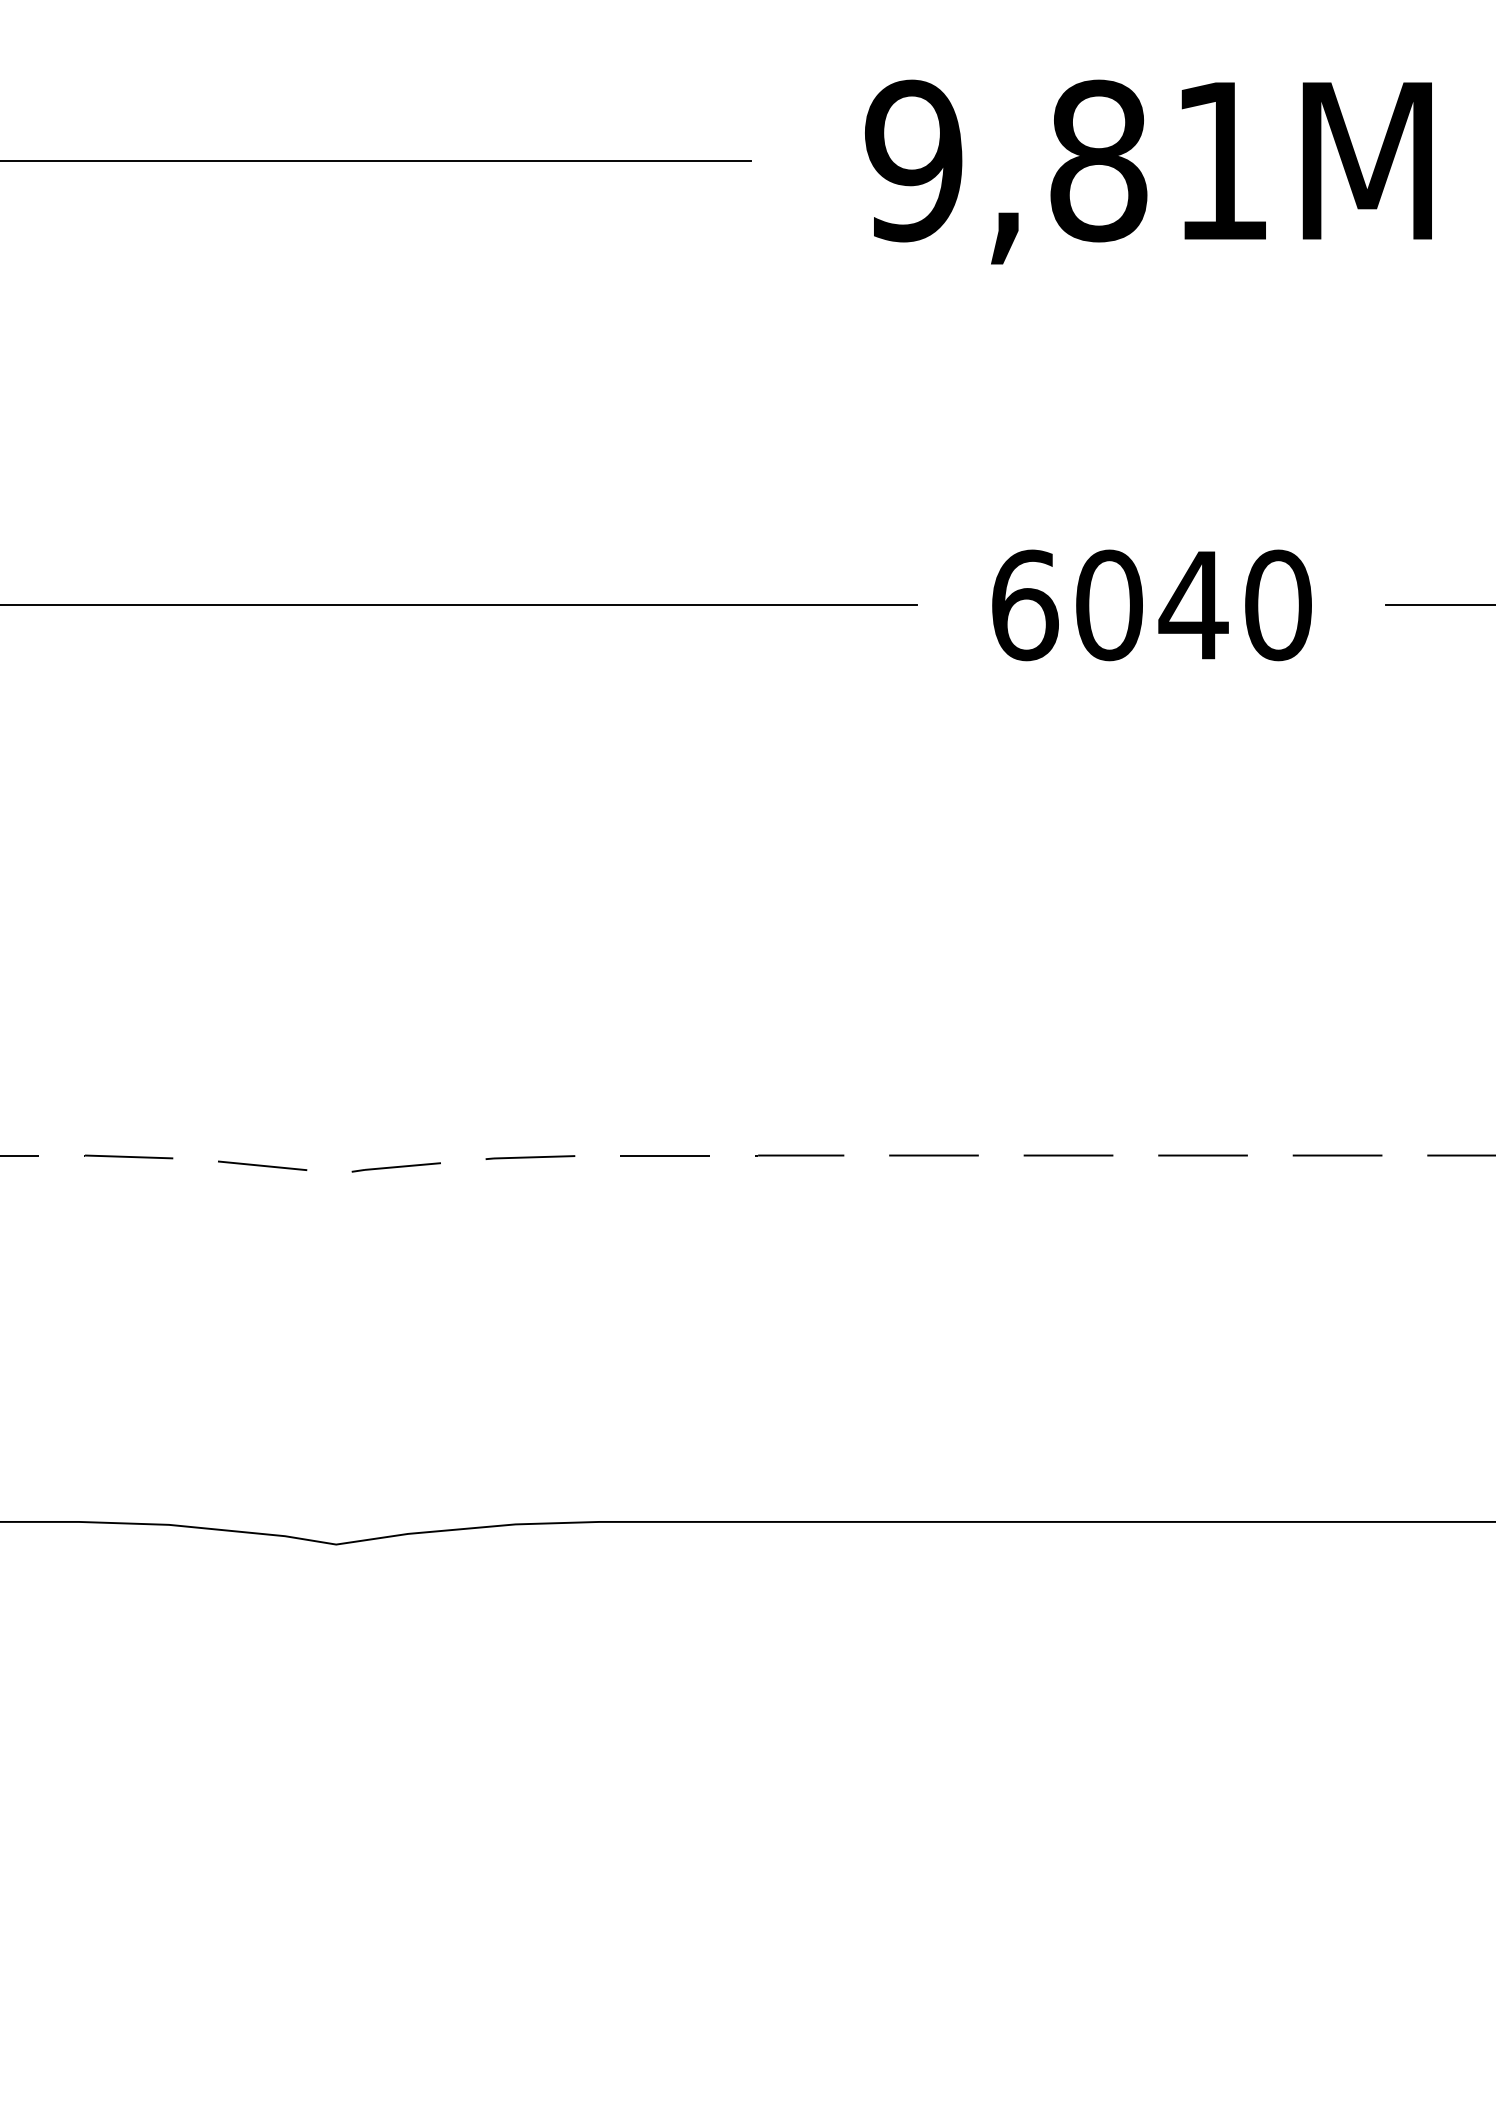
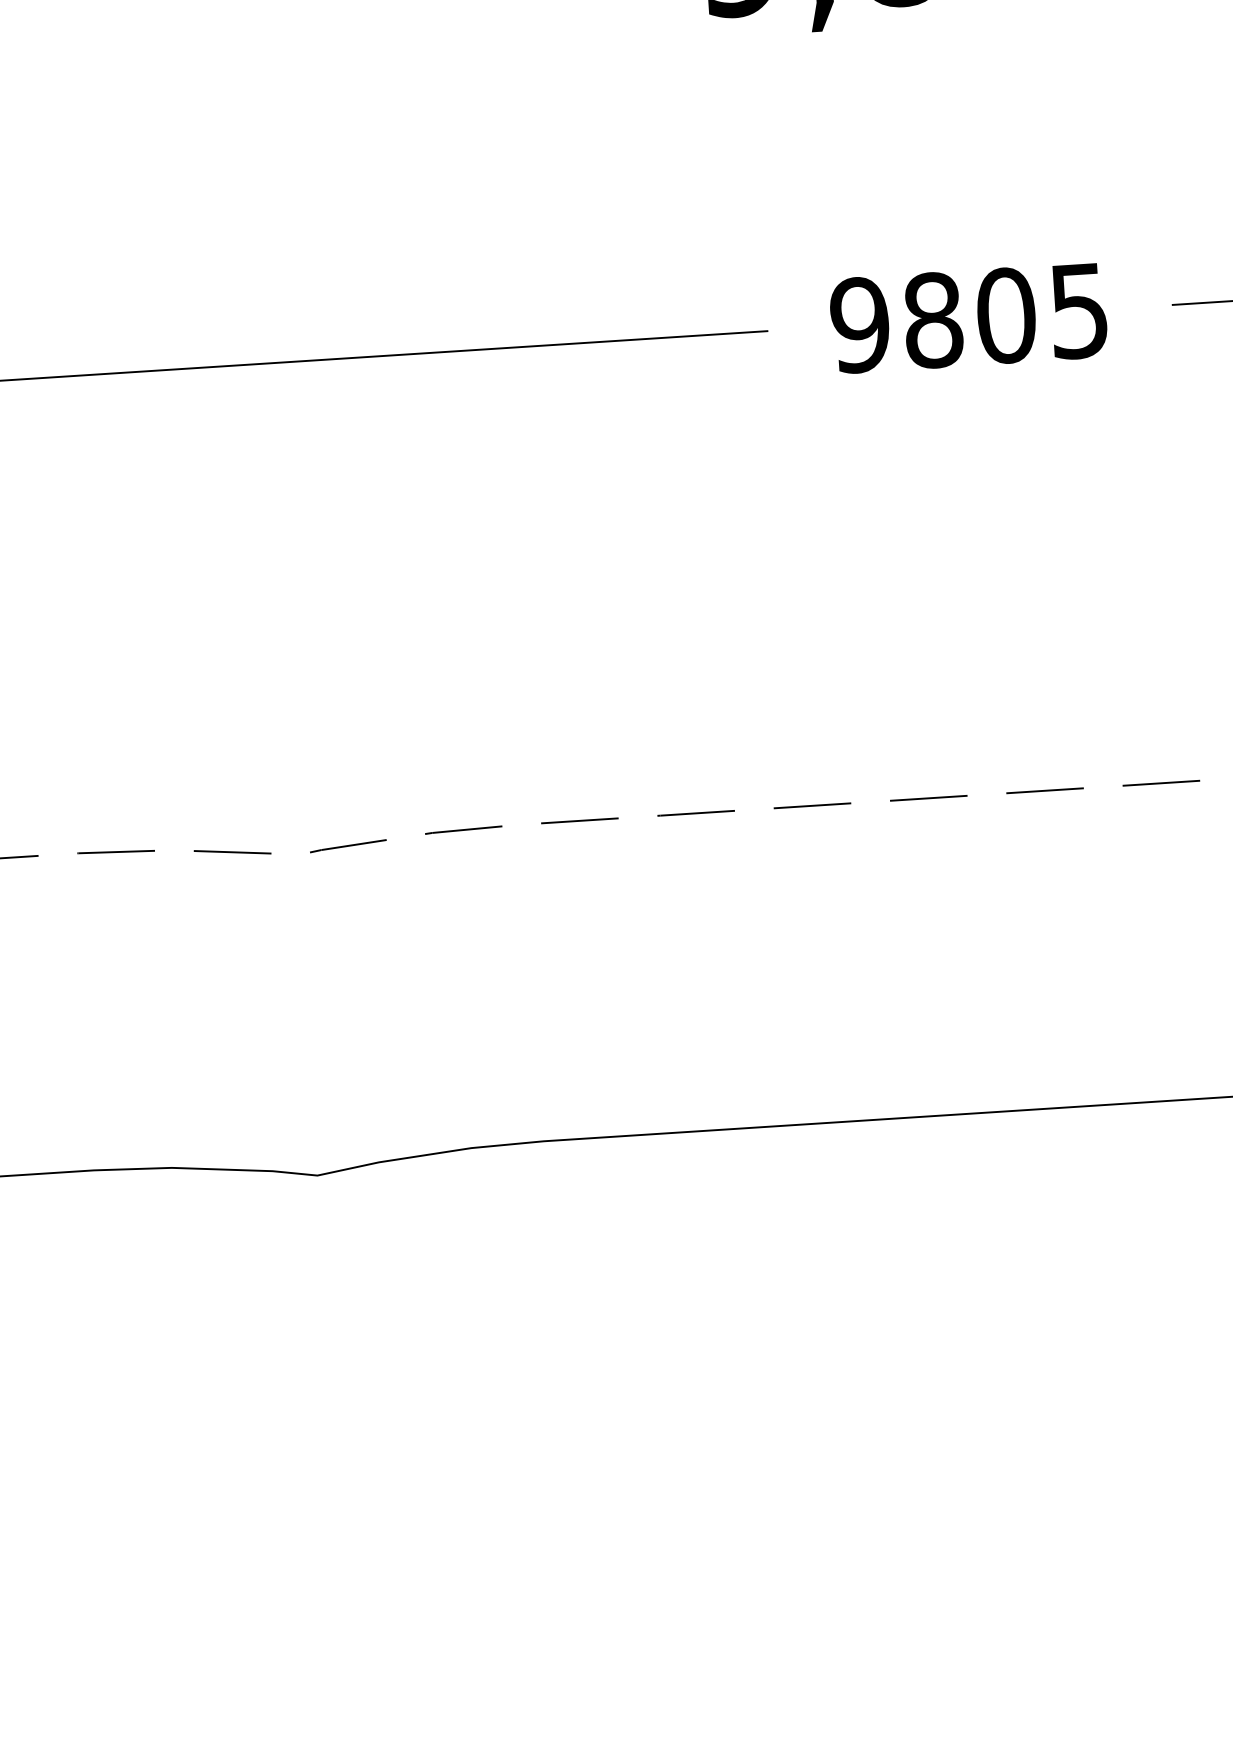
text: (1151, 605) -> (969, 318), 6040 -> 9805

